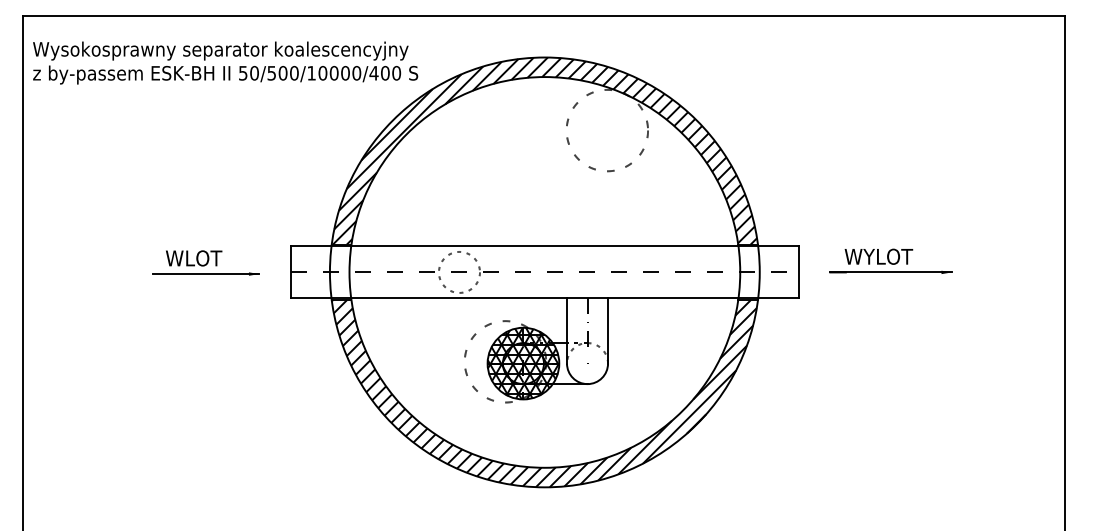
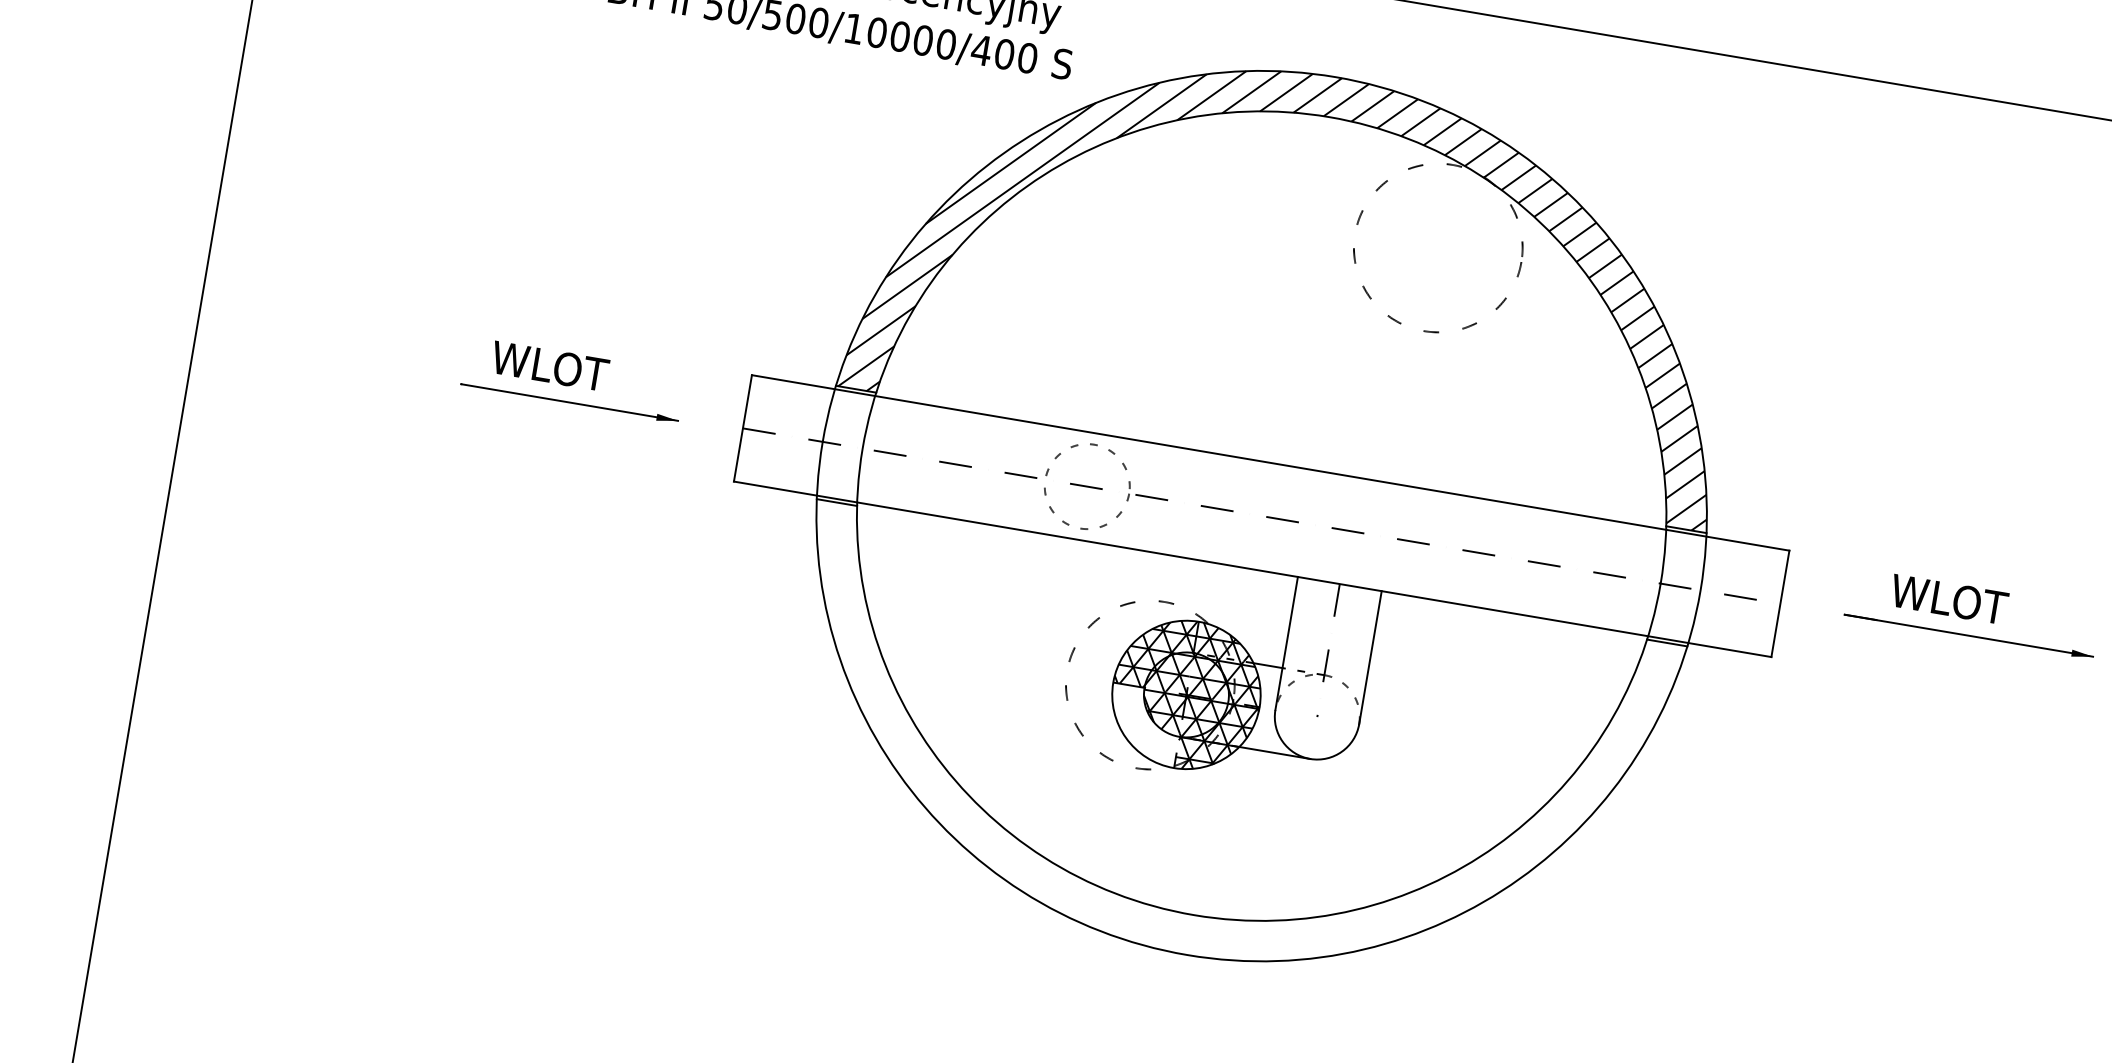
text: (878, 256) -> (1948, 598), WYLOT -> WLOT
hatch: (505, 381) -> (1143, 725), removed
hatch: (543, 393) -> (1217, 762), removed

